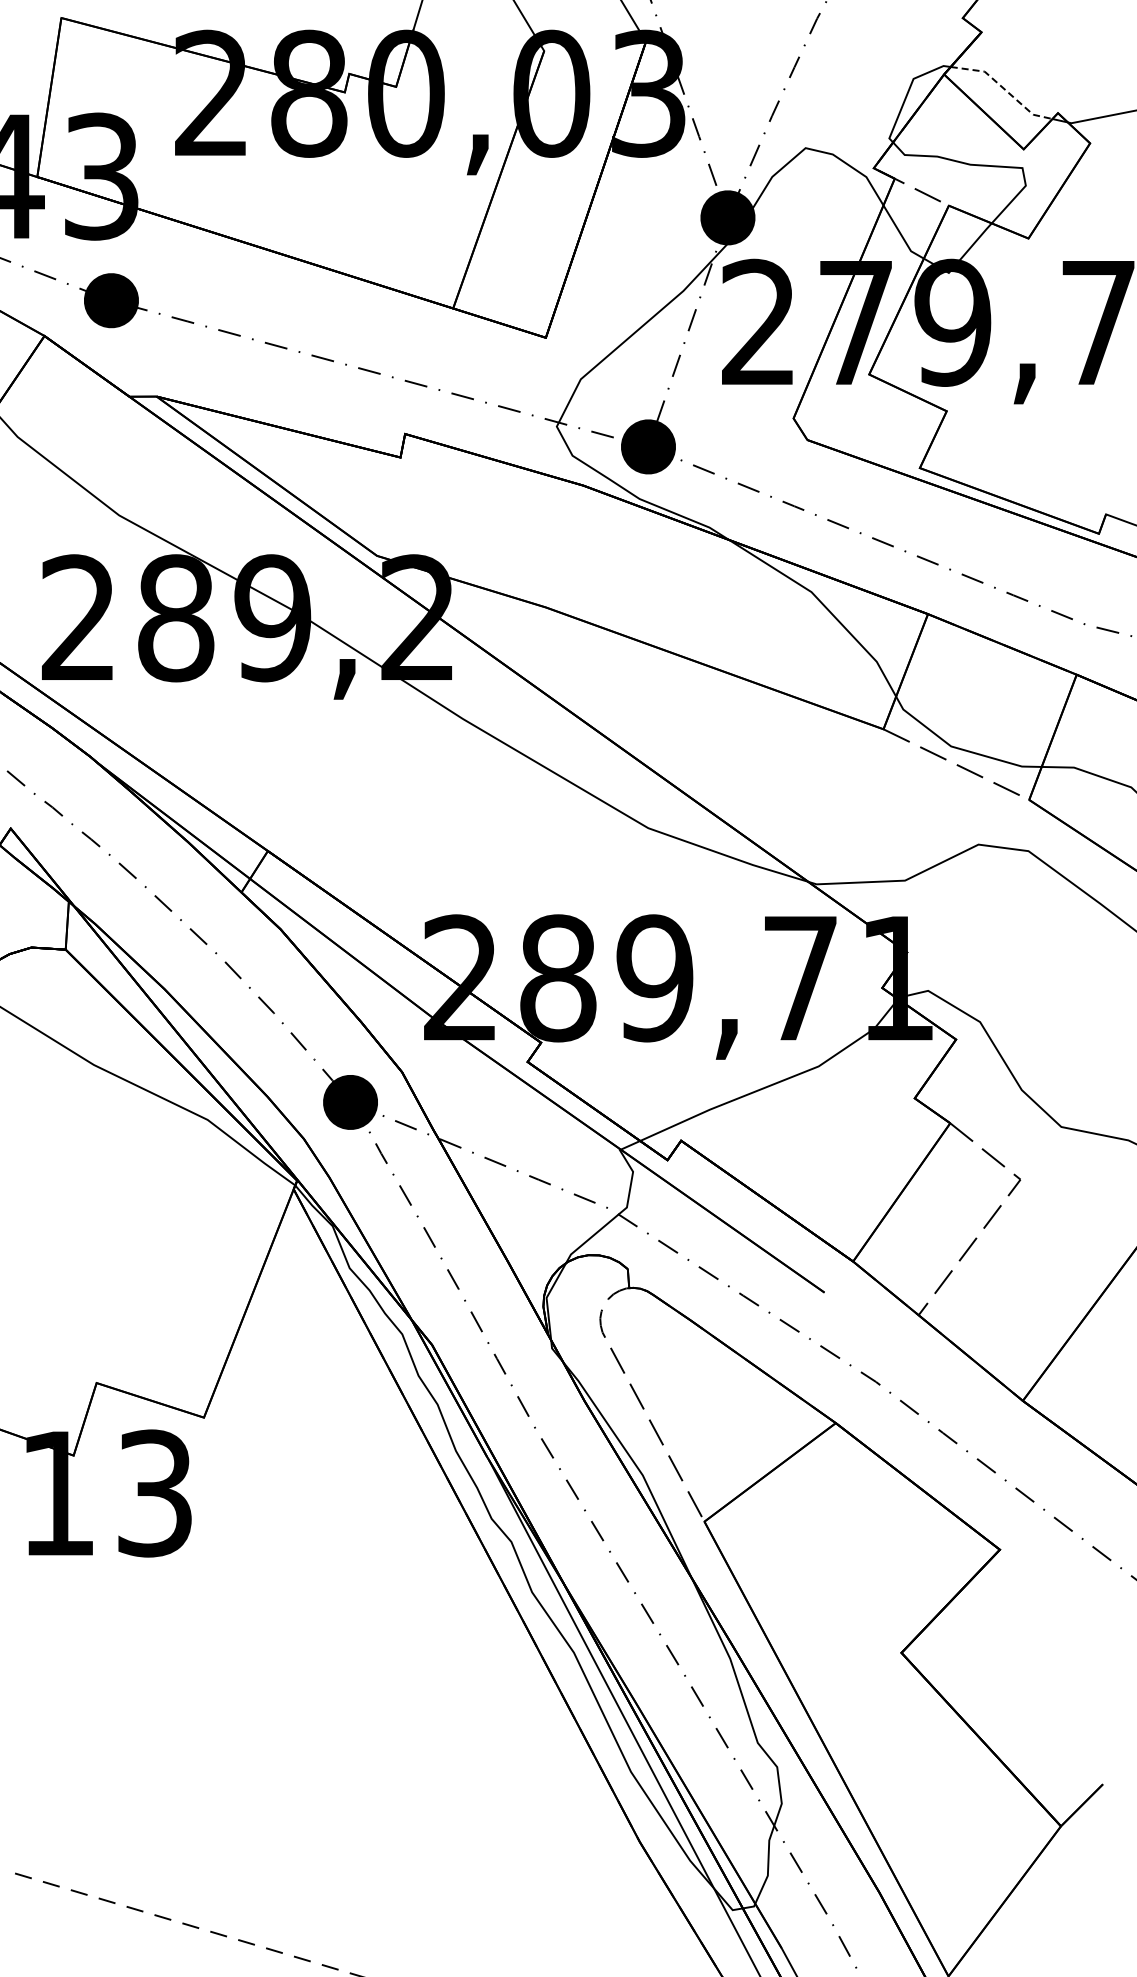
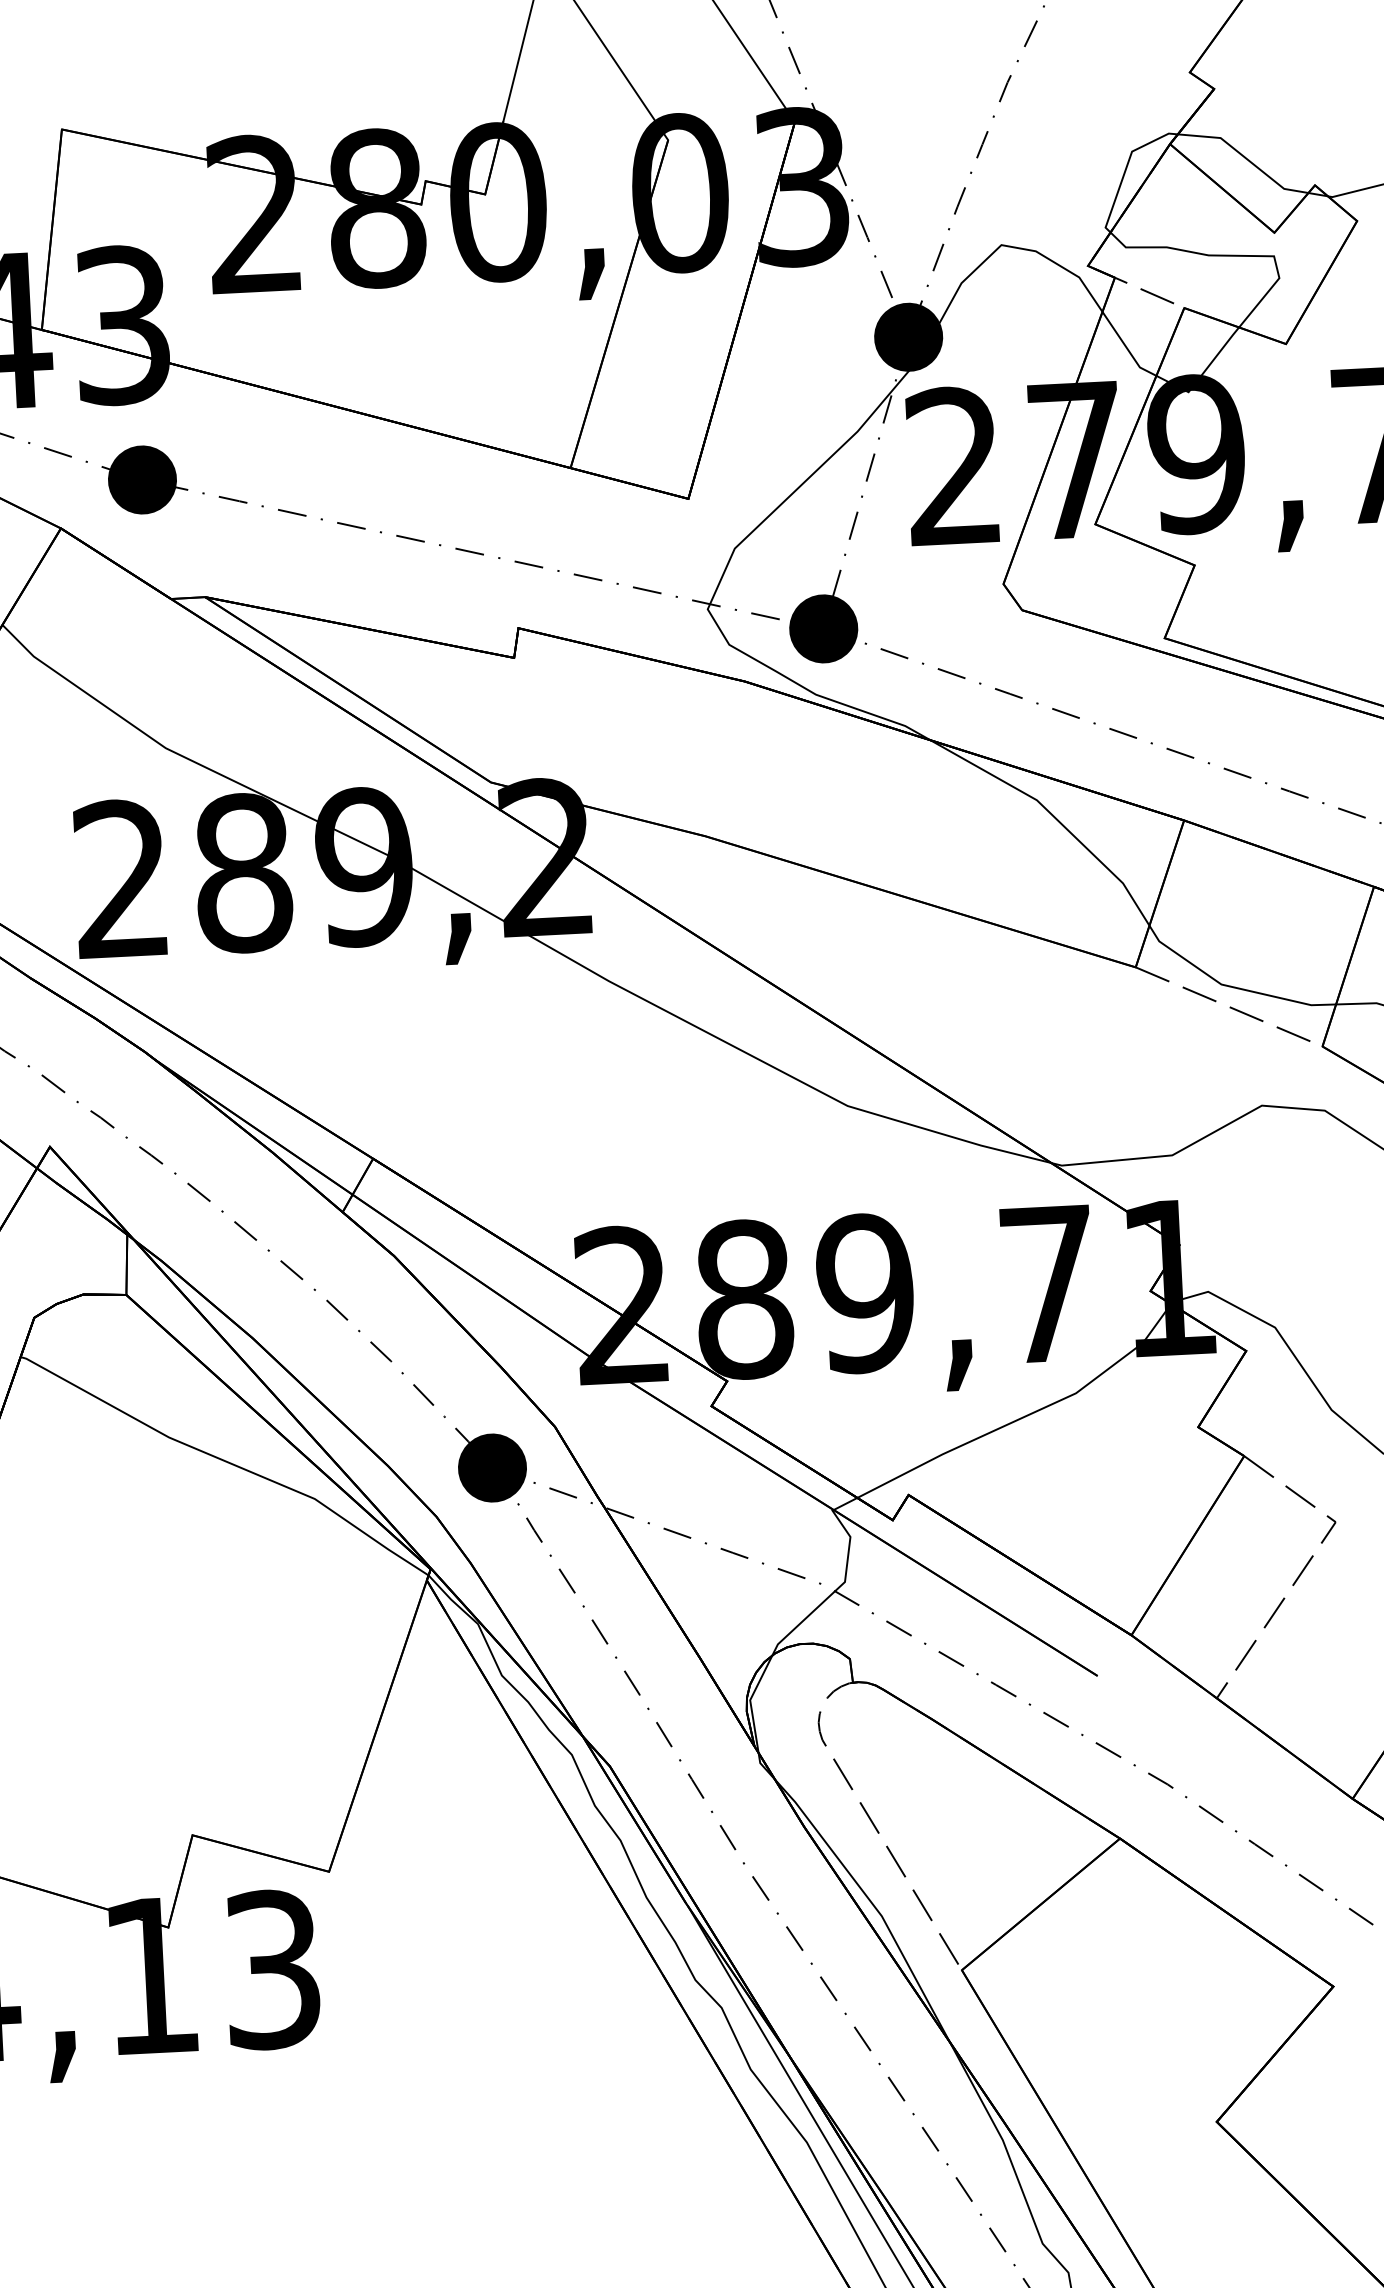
line: (1003, 88) -> (1245, 157), dashed -> solid

